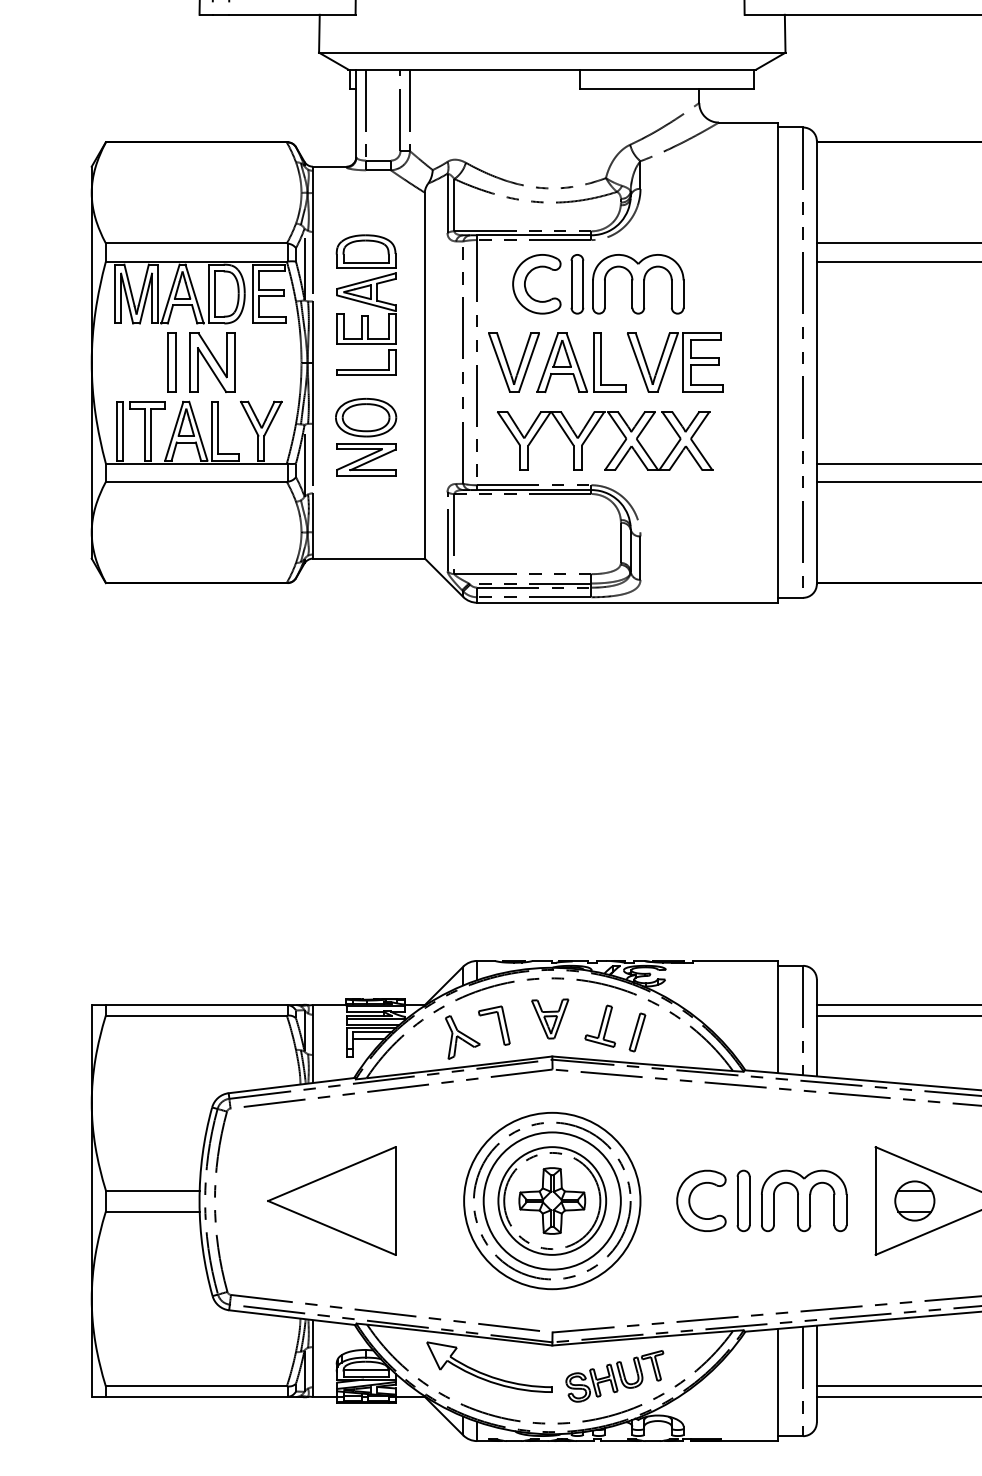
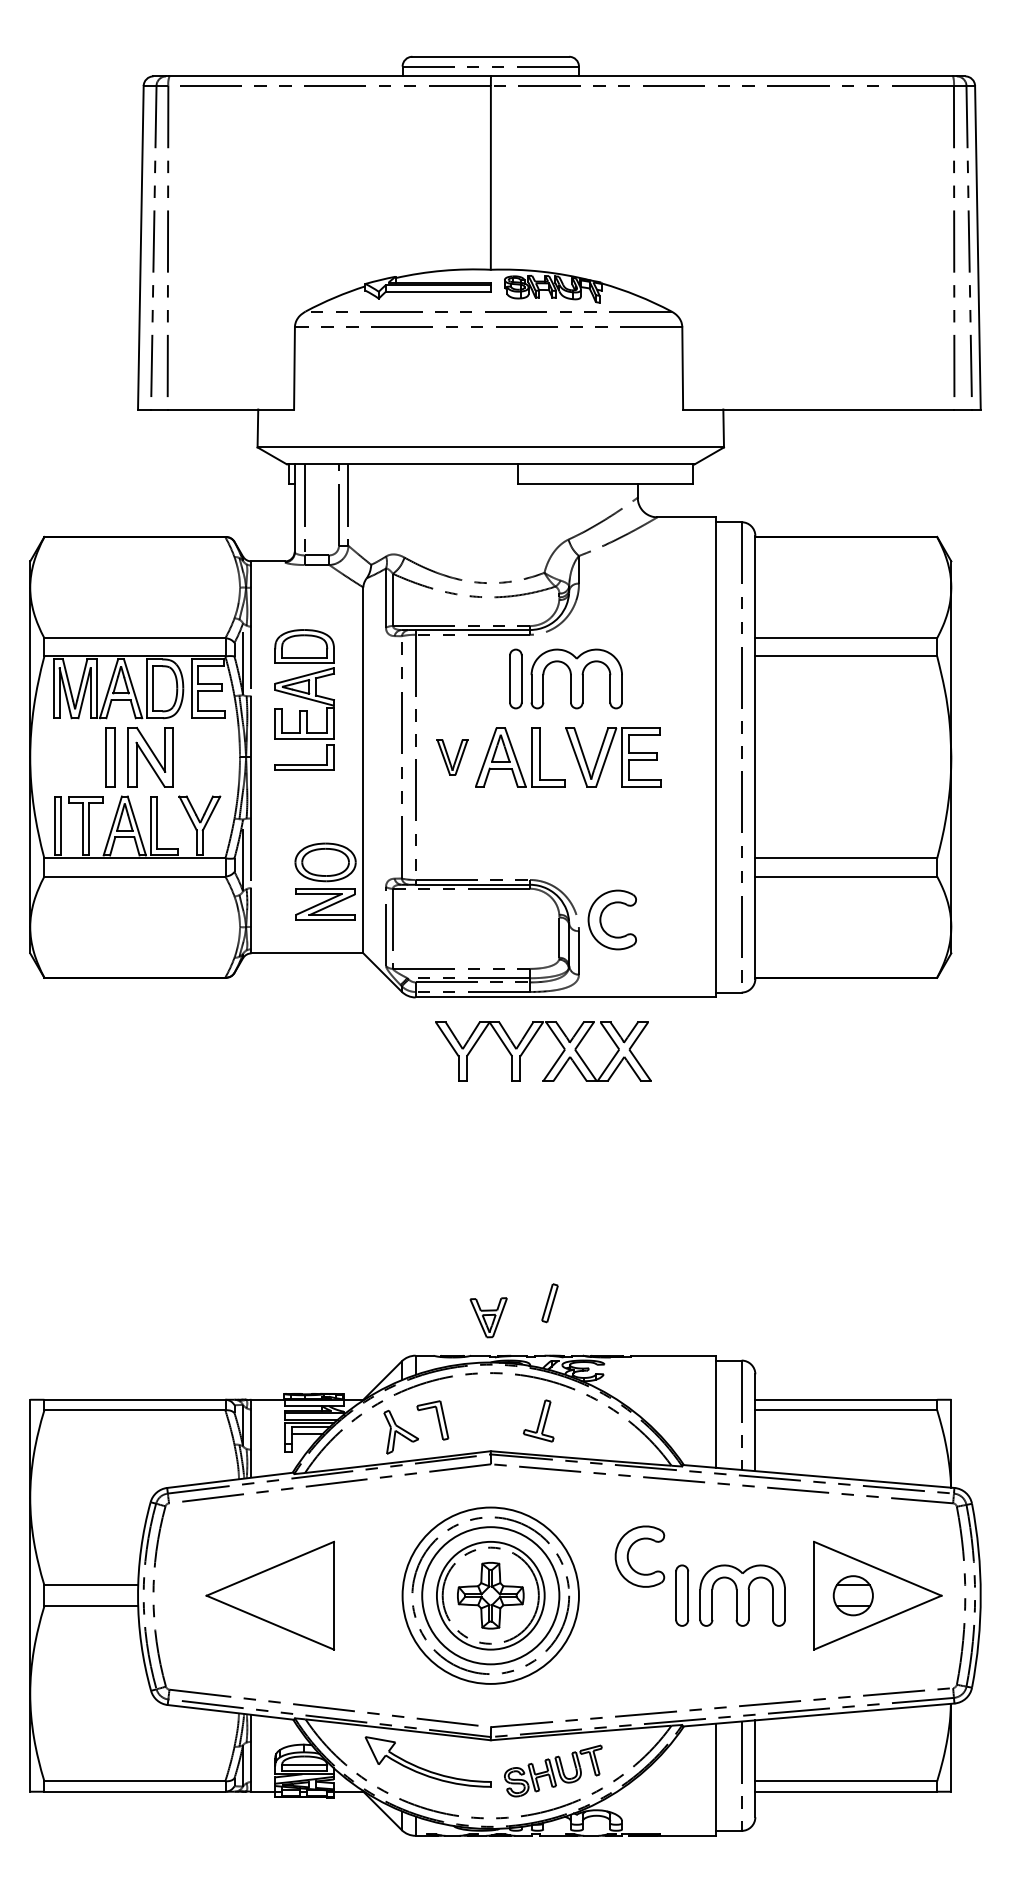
part: (526, 283) -> (601, 919), moved
part: (514, 362) -> (452, 757), size x0.6
part: (592, 432) -> (530, 1043), moved
part: (366, 436) -> (325, 881), moved
part: (550, 1018) -> (488, 1317), moved
part: (637, 1032) -> (549, 1303), moved
part: (691, 1196) -> (629, 1552), moved

